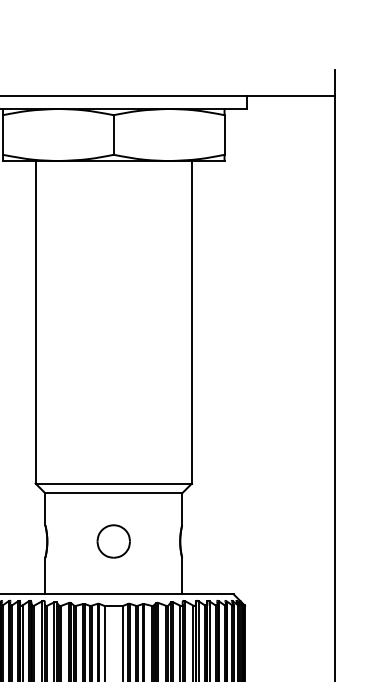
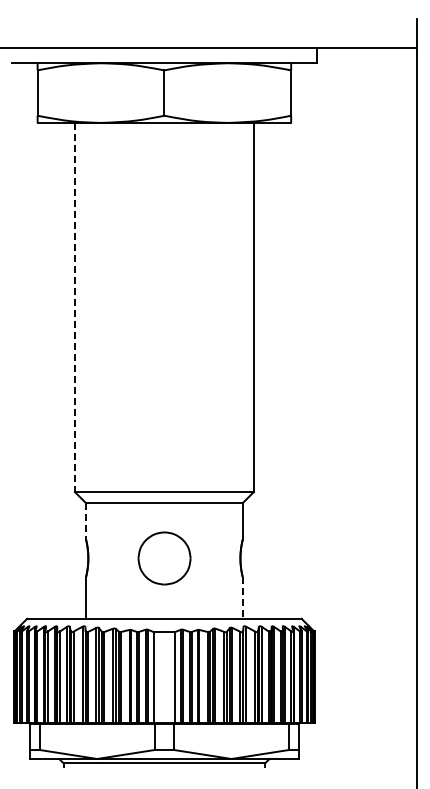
line: (35, 322) -> (74, 307), solid -> dashed
line: (45, 509) -> (86, 521), solid -> dashed
part: (112, 540) -> (163, 557), size x1.4
line: (182, 575) -> (242, 597), solid -> dashed

